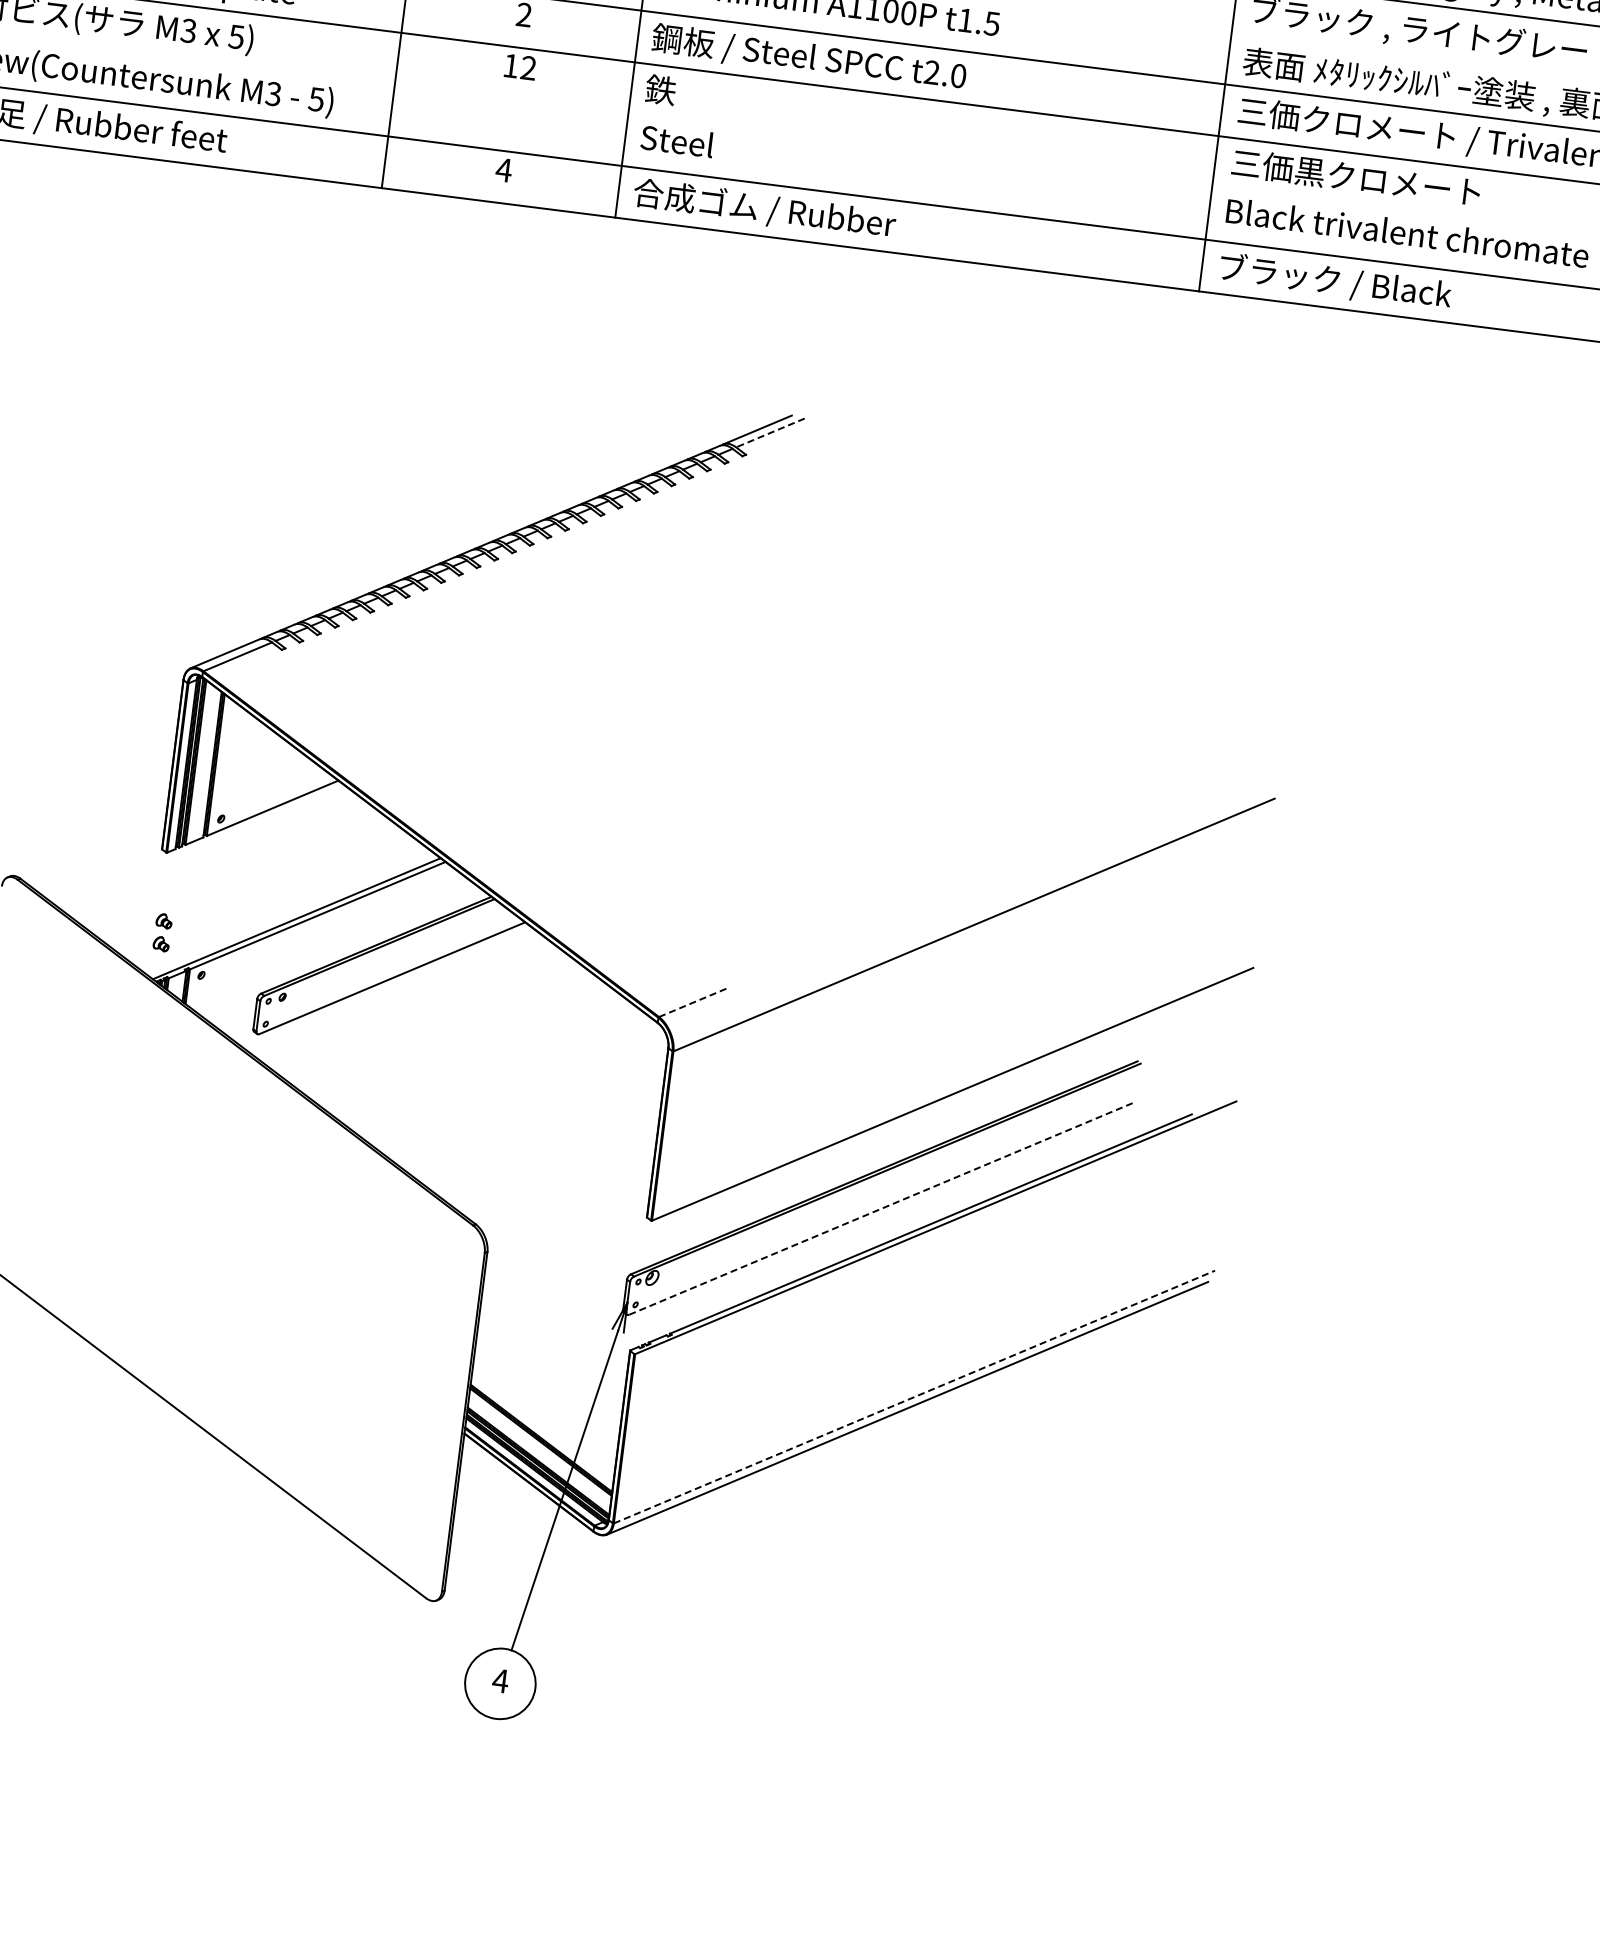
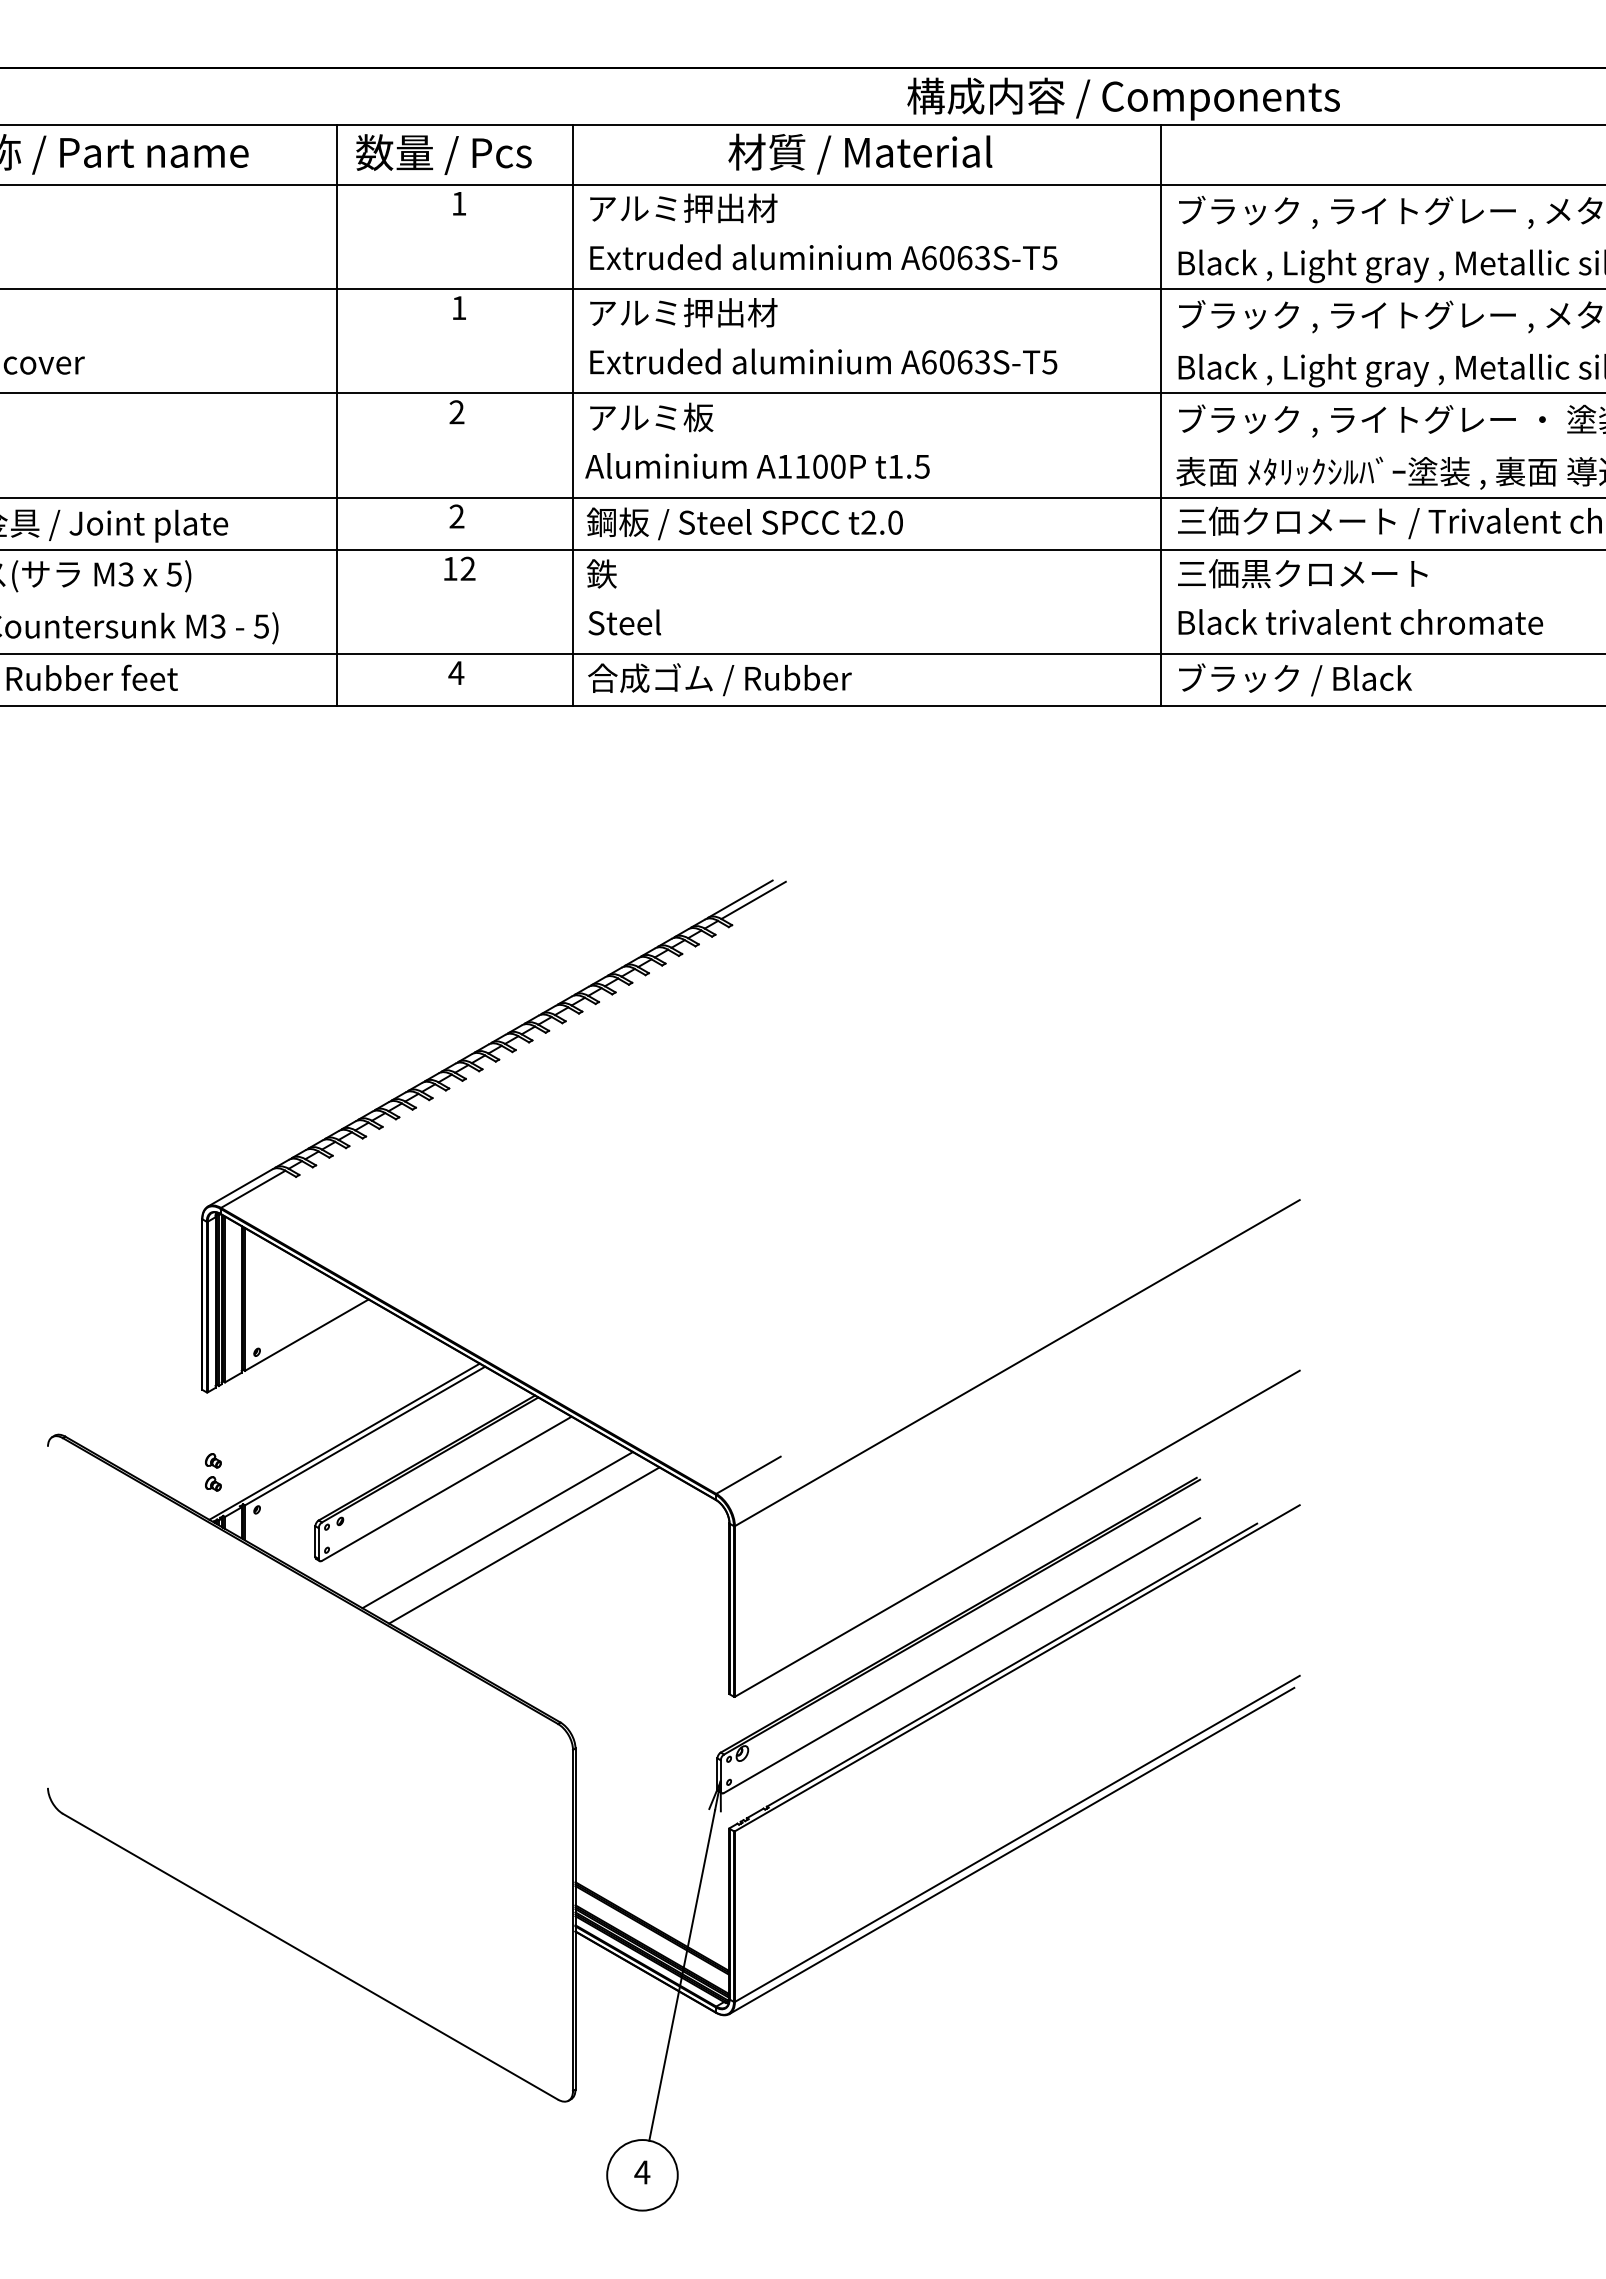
line: (770, 433) -> (753, 900), dashed -> solid
line: (693, 1002) -> (748, 1475), dashed -> solid
line: (437, 1025) -> (497, 1530), added
line: (462, 1044) -> (524, 1545), added
line: (883, 1208) -> (962, 1655), dashed -> solid
line: (914, 1396) -> (1017, 1838), dashed -> solid

